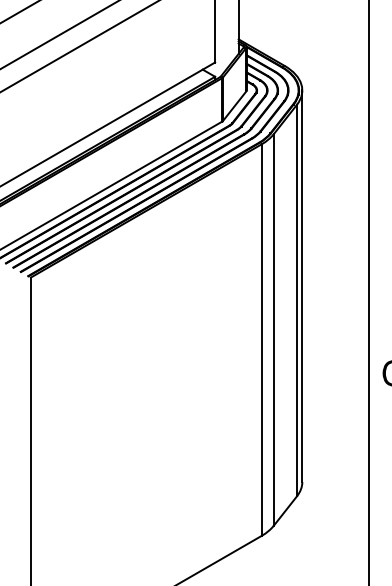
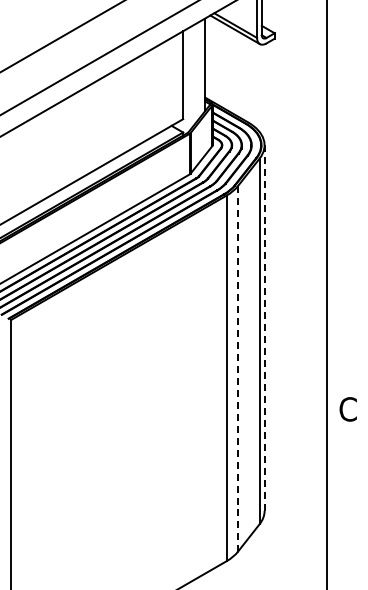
line: (302, 286) -> (264, 328), solid -> dashed
line: (273, 329) -> (237, 368), solid -> dashed

